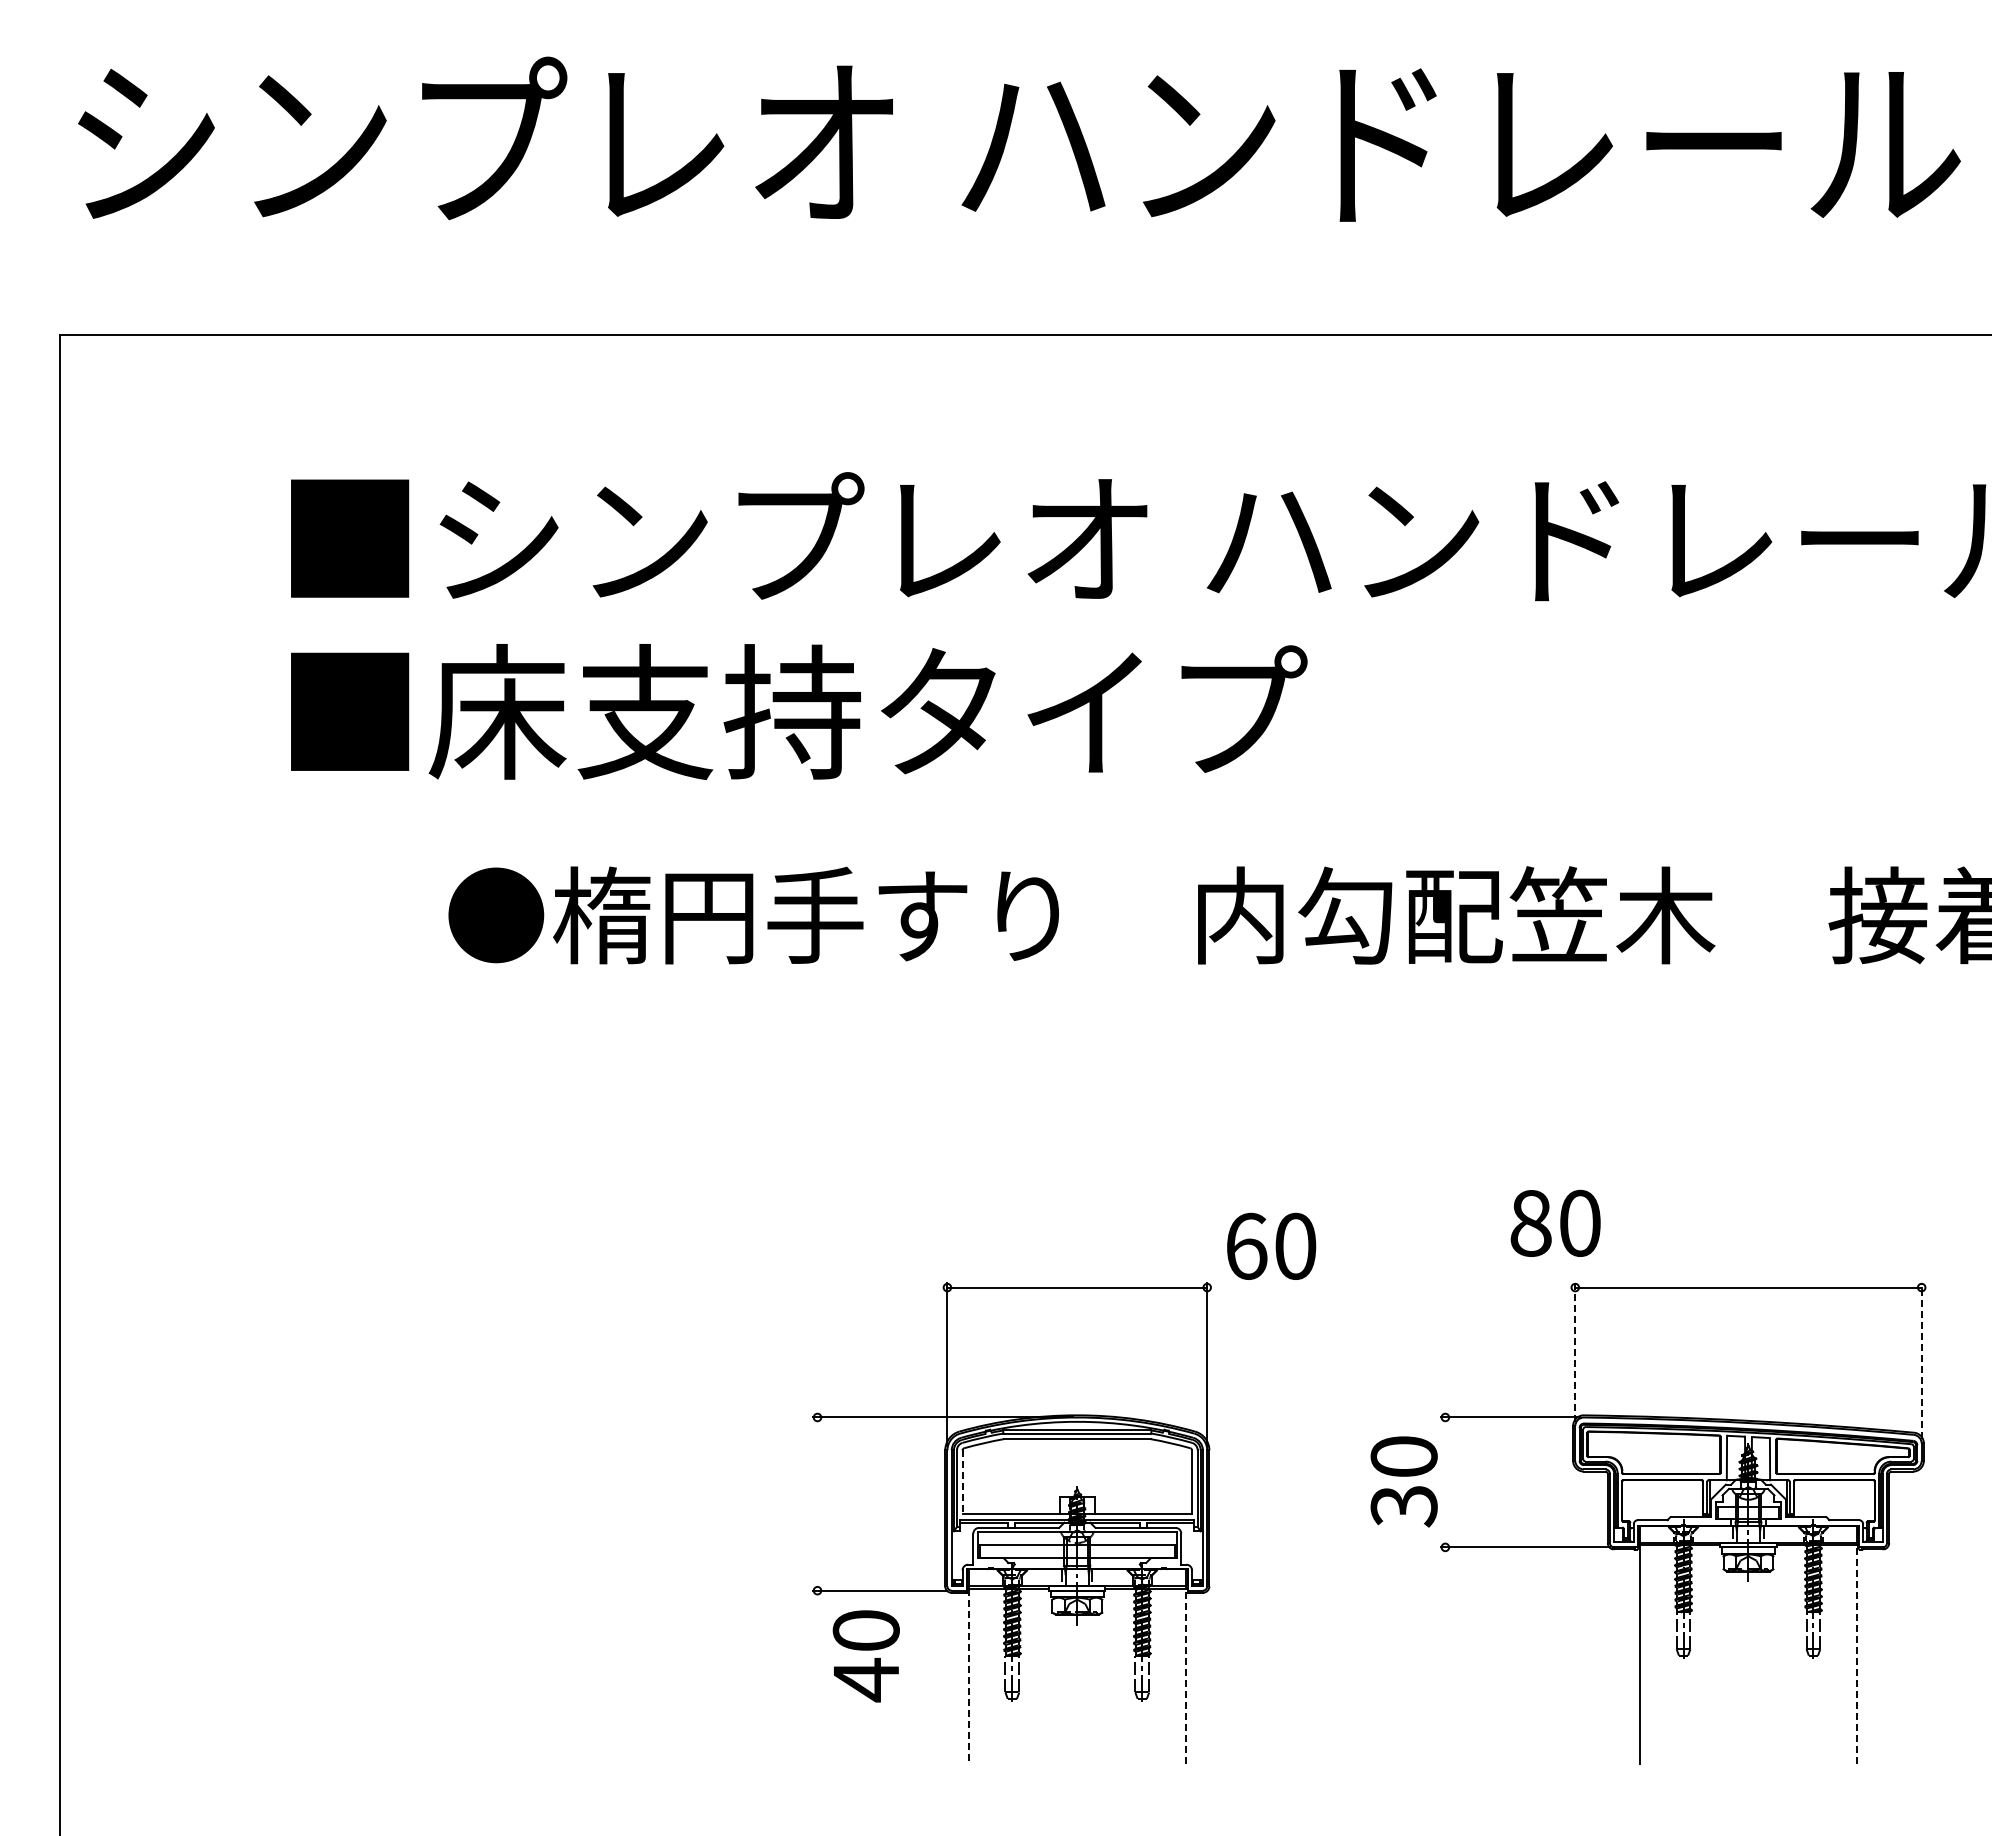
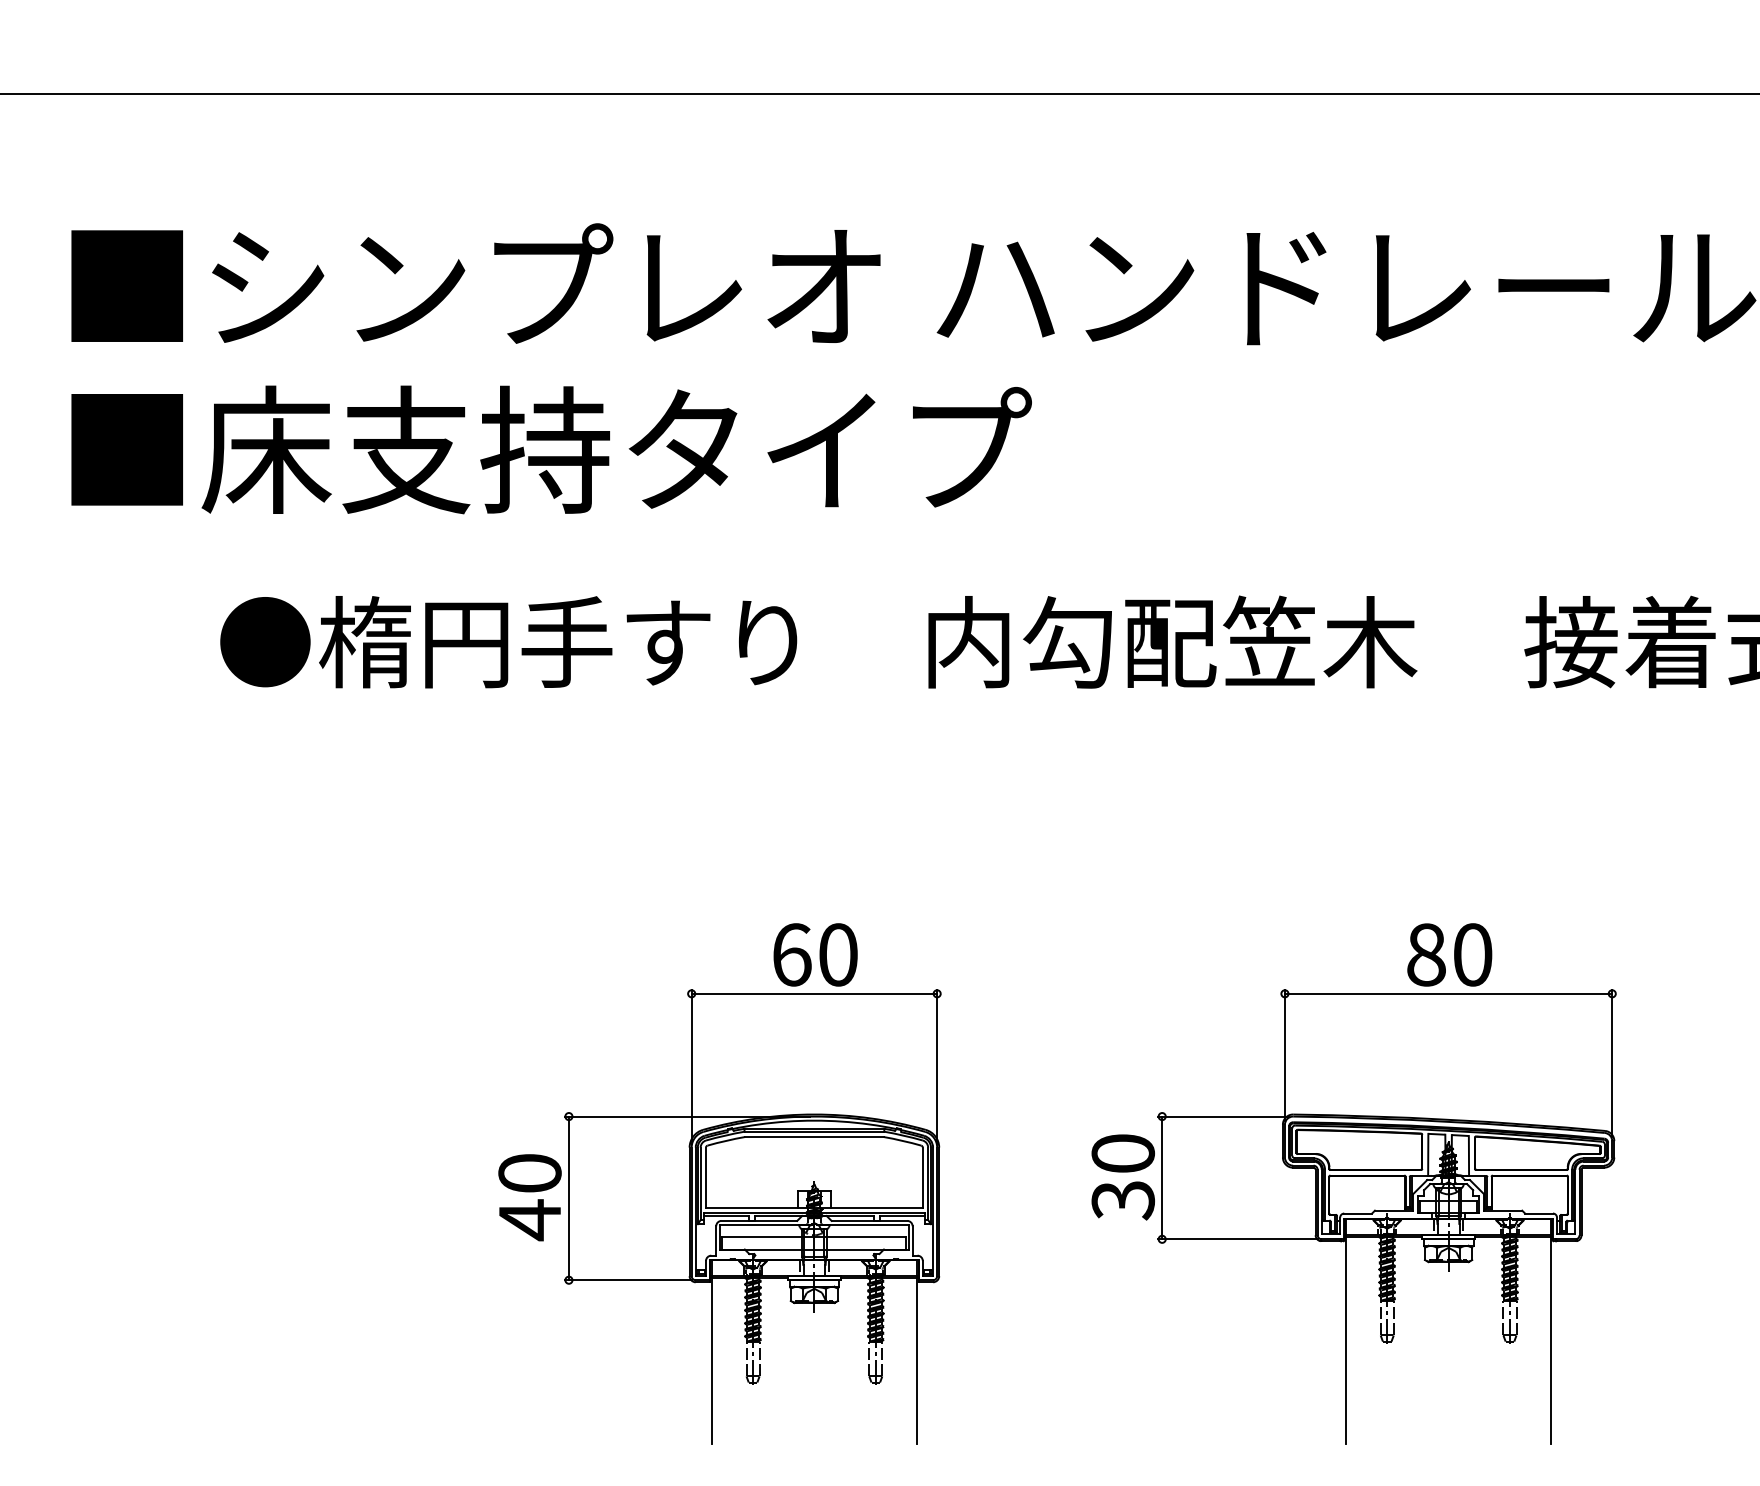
text: (1555, 1222) -> (1449, 954), moved
text: (1271, 1245) -> (815, 954), moved
line: (1575, 1352) -> (1285, 1055), dashed -> solid
line: (1921, 1361) -> (1612, 1063), dashed -> solid
line: (962, 1482) -> (705, 1177), dashed -> solid
line: (1445, 1482) -> (1162, 1177), added
line: (817, 1503) -> (568, 1197), added
line: (1856, 1654) -> (1550, 1340), dashed -> solid
text: (865, 1656) -> (529, 1197), moved
line: (969, 1676) -> (712, 1361), dashed -> solid
line: (1185, 1676) -> (916, 1361), dashed -> solid

